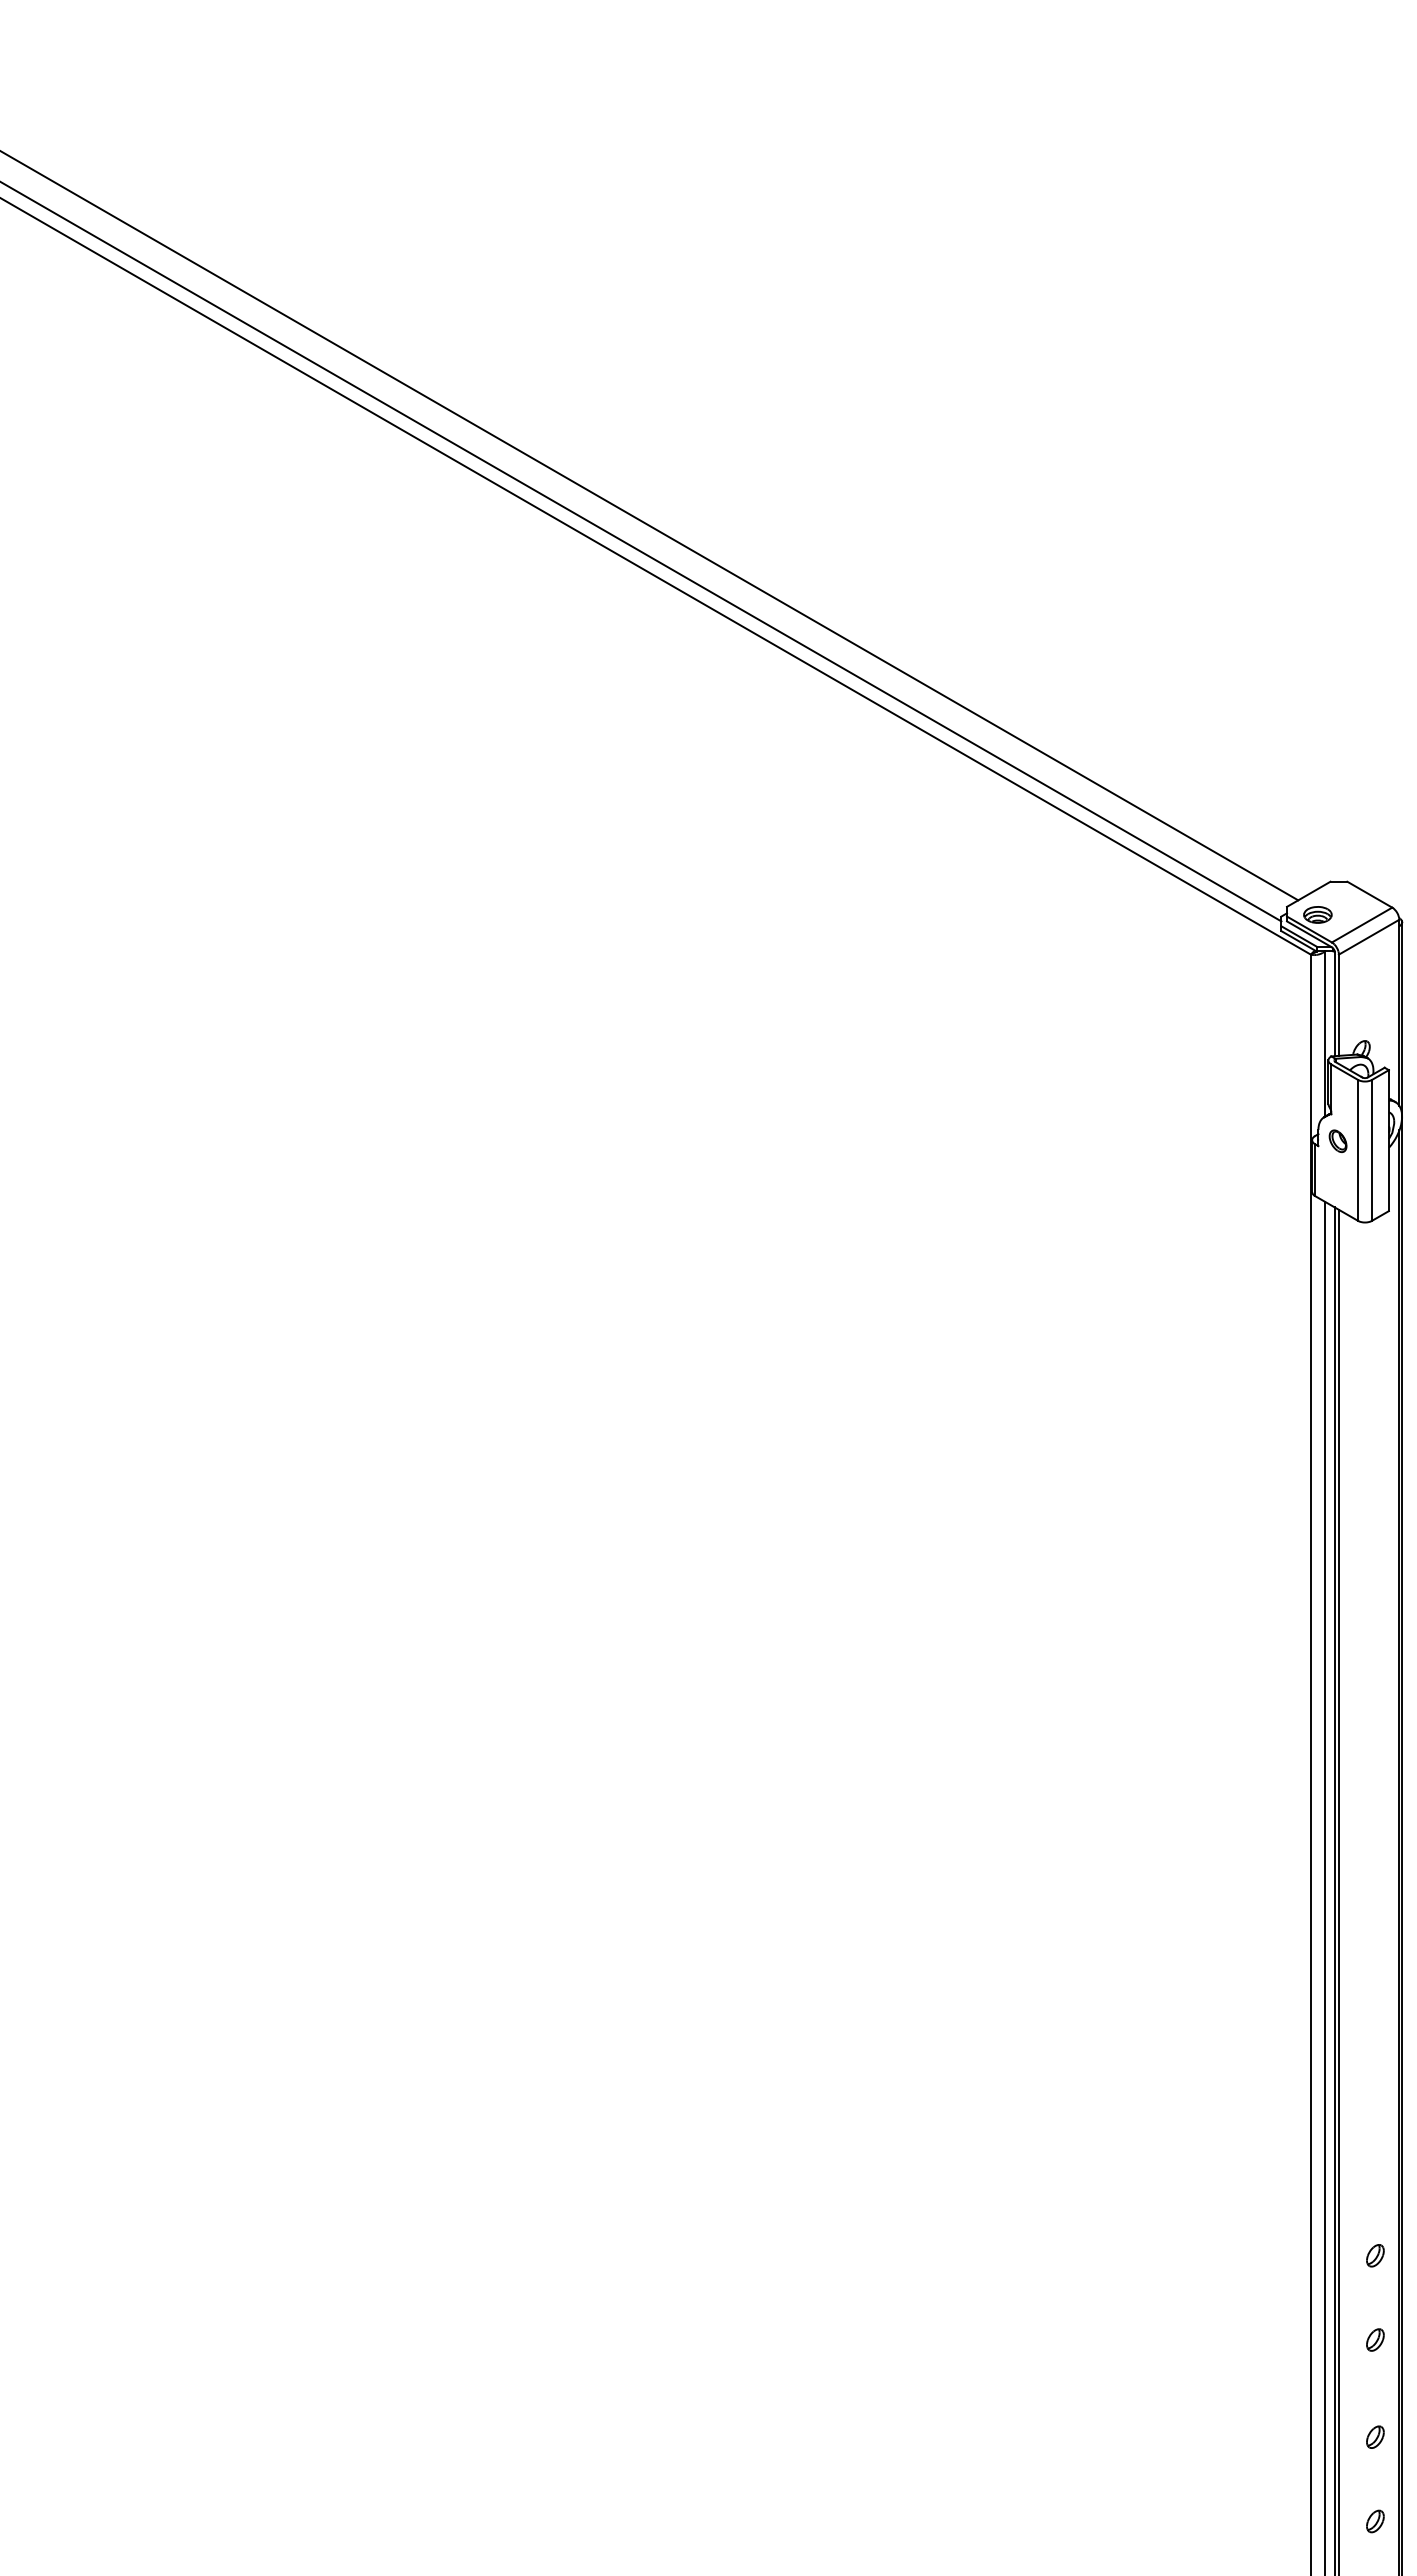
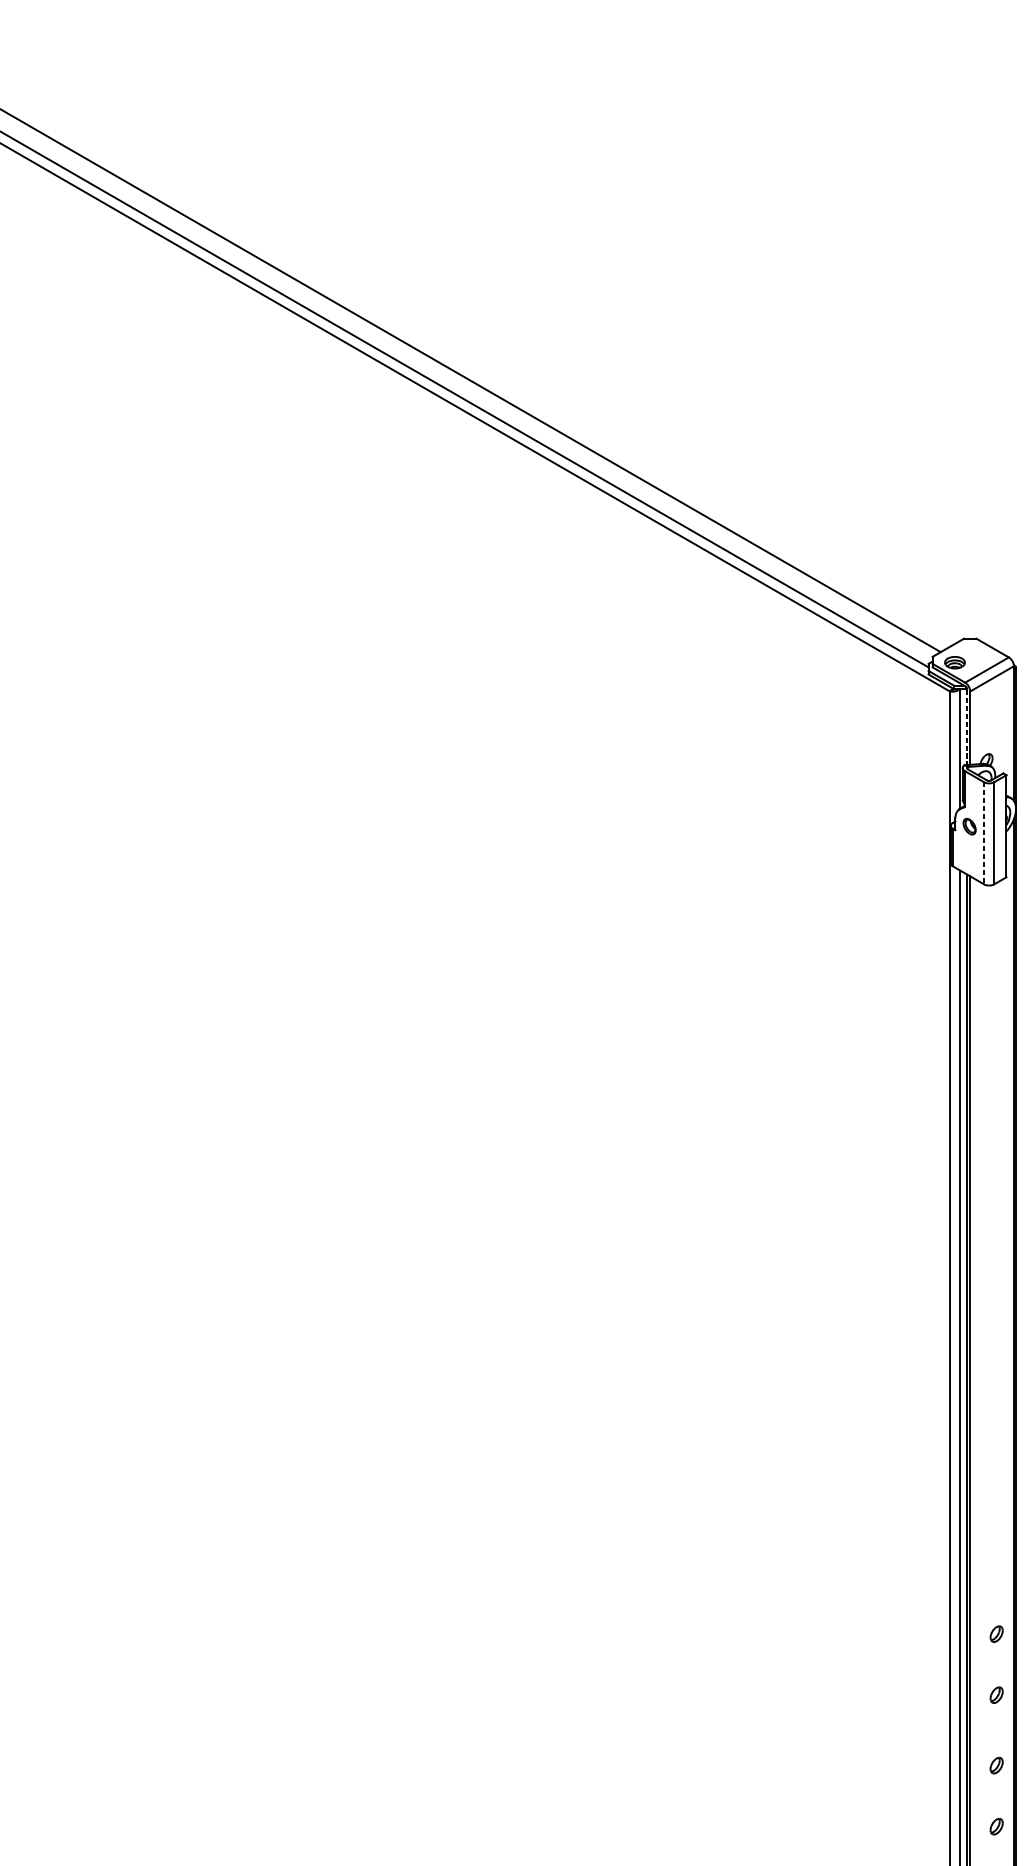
line: (1334, 1004) -> (967, 727), solid -> dashed
line: (1358, 1150) -> (984, 833), solid -> dashed

